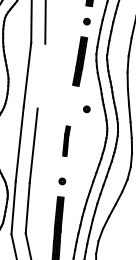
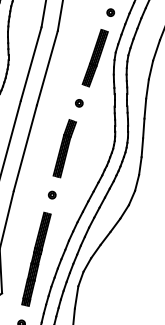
line: (40, 75) -> (46, 67), added
part: (87, 109) -> (79, 103), moved
part: (66, 140) -> (64, 148), size x1.67

